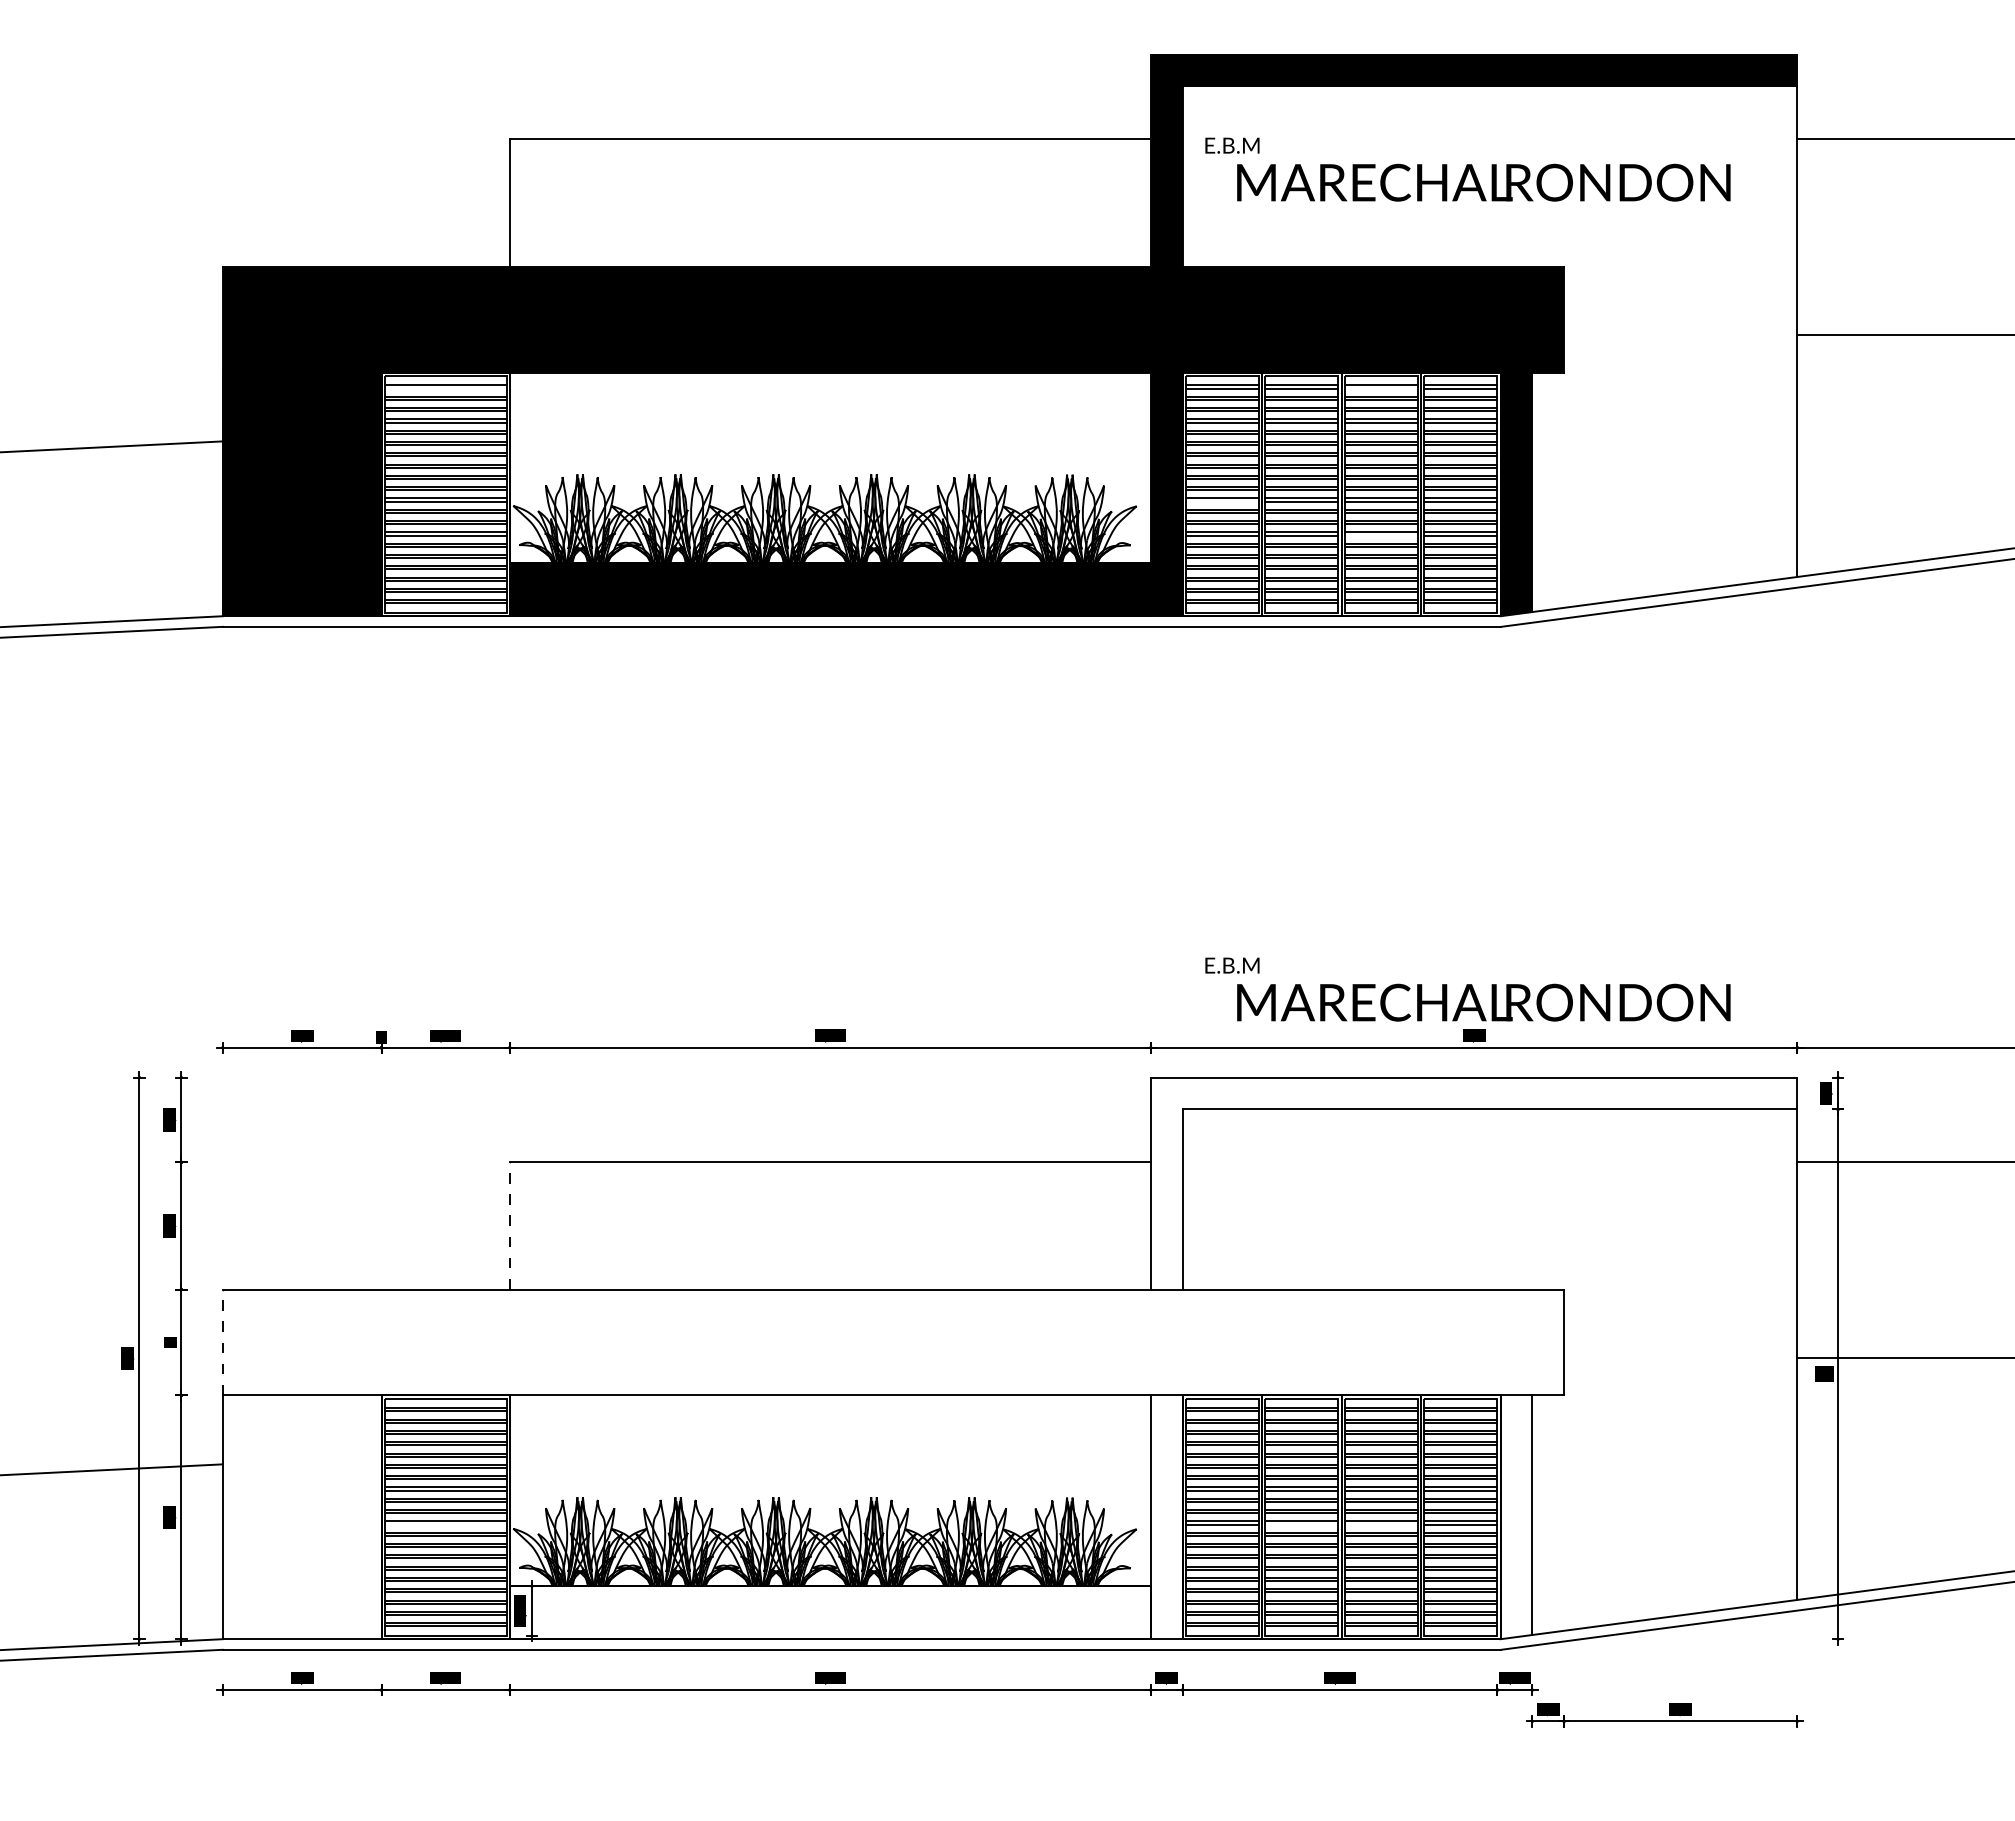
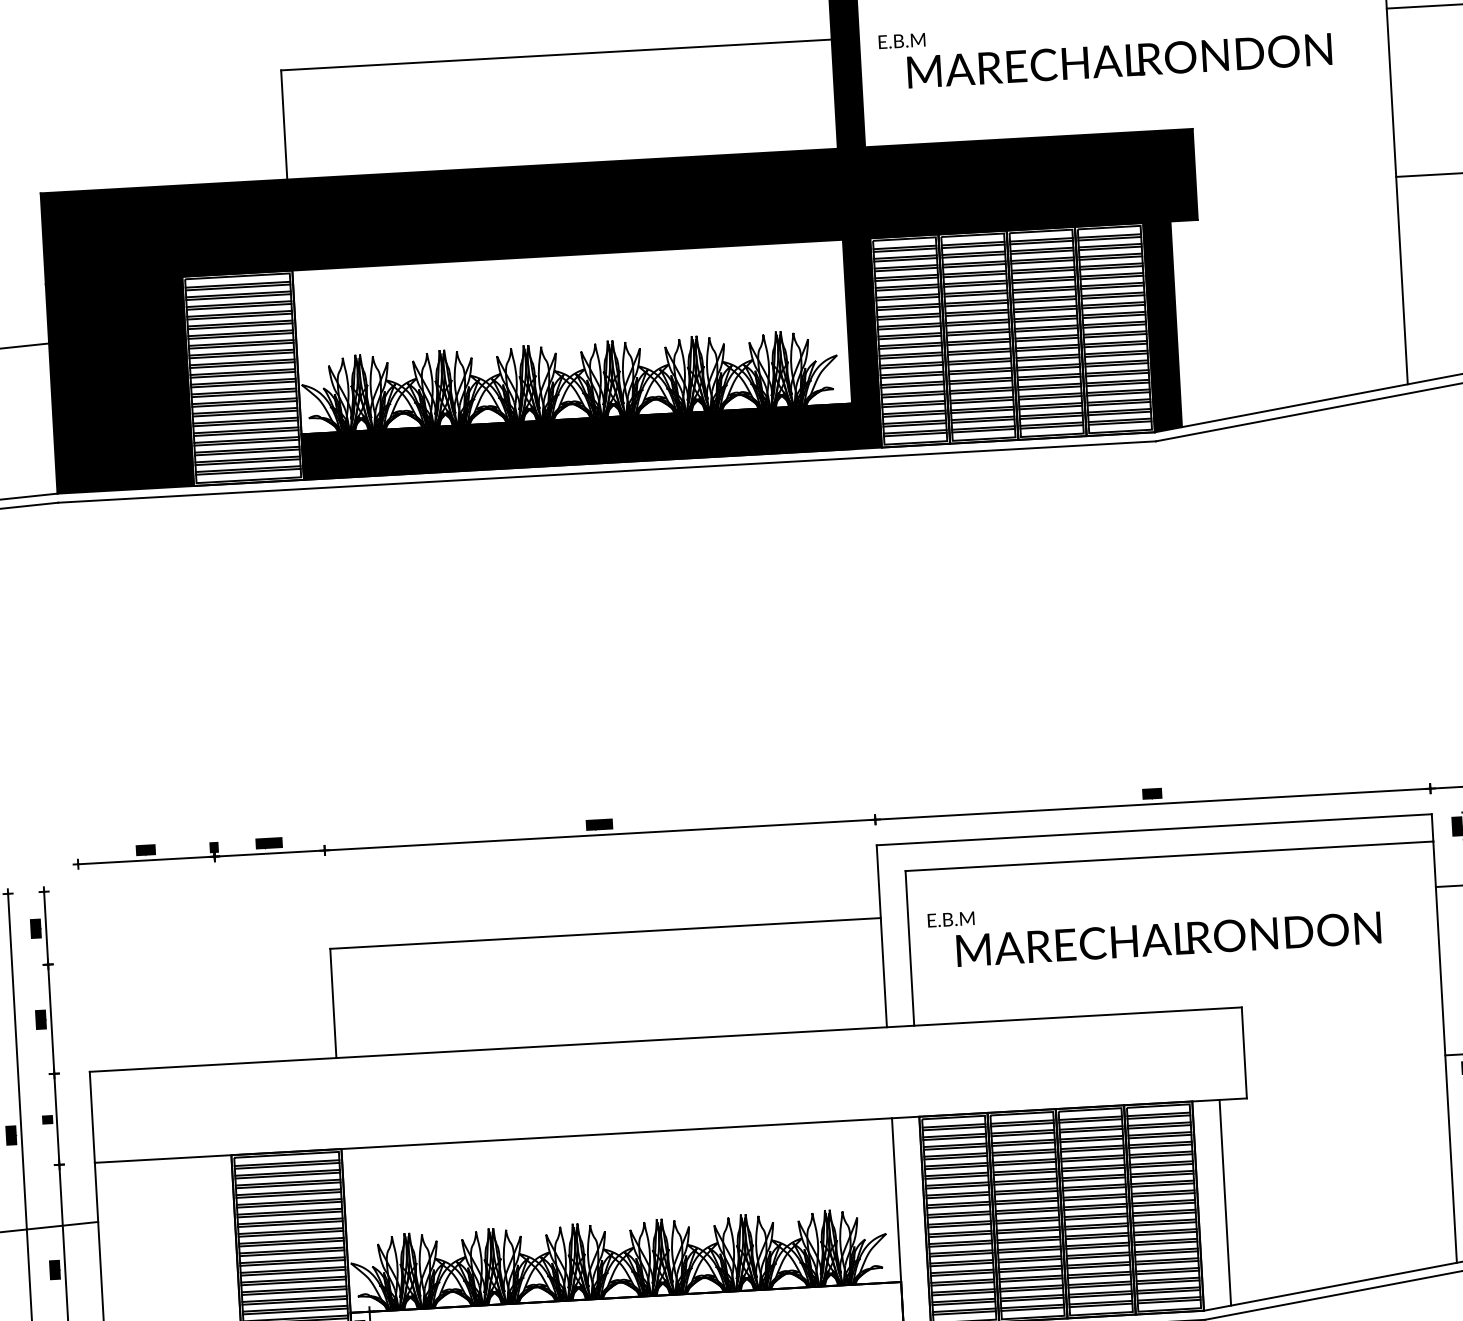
line: (445, 388) -> (237, 287), added
line: (1380, 388) -> (1040, 242), added
line: (1221, 501) -> (909, 347), added
line: (1380, 535) -> (1047, 368), added
text: (1467, 989) -> (1154, 928), moved
line: (509, 1225) -> (333, 1003), dashed -> solid
line: (222, 1342) -> (92, 1117), dashed -> solid
line: (445, 1524) -> (292, 1262), added
line: (1301, 1524) -> (1027, 1221), added
line: (1380, 1524) -> (1095, 1218), added

